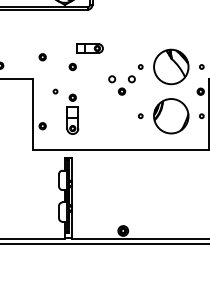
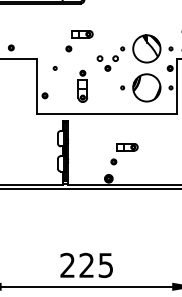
part: (42, 56) -> (44, 40), removed
part: (72, 113) -> (82, 85), moved
part: (143, 200) -> (124, 154), added

